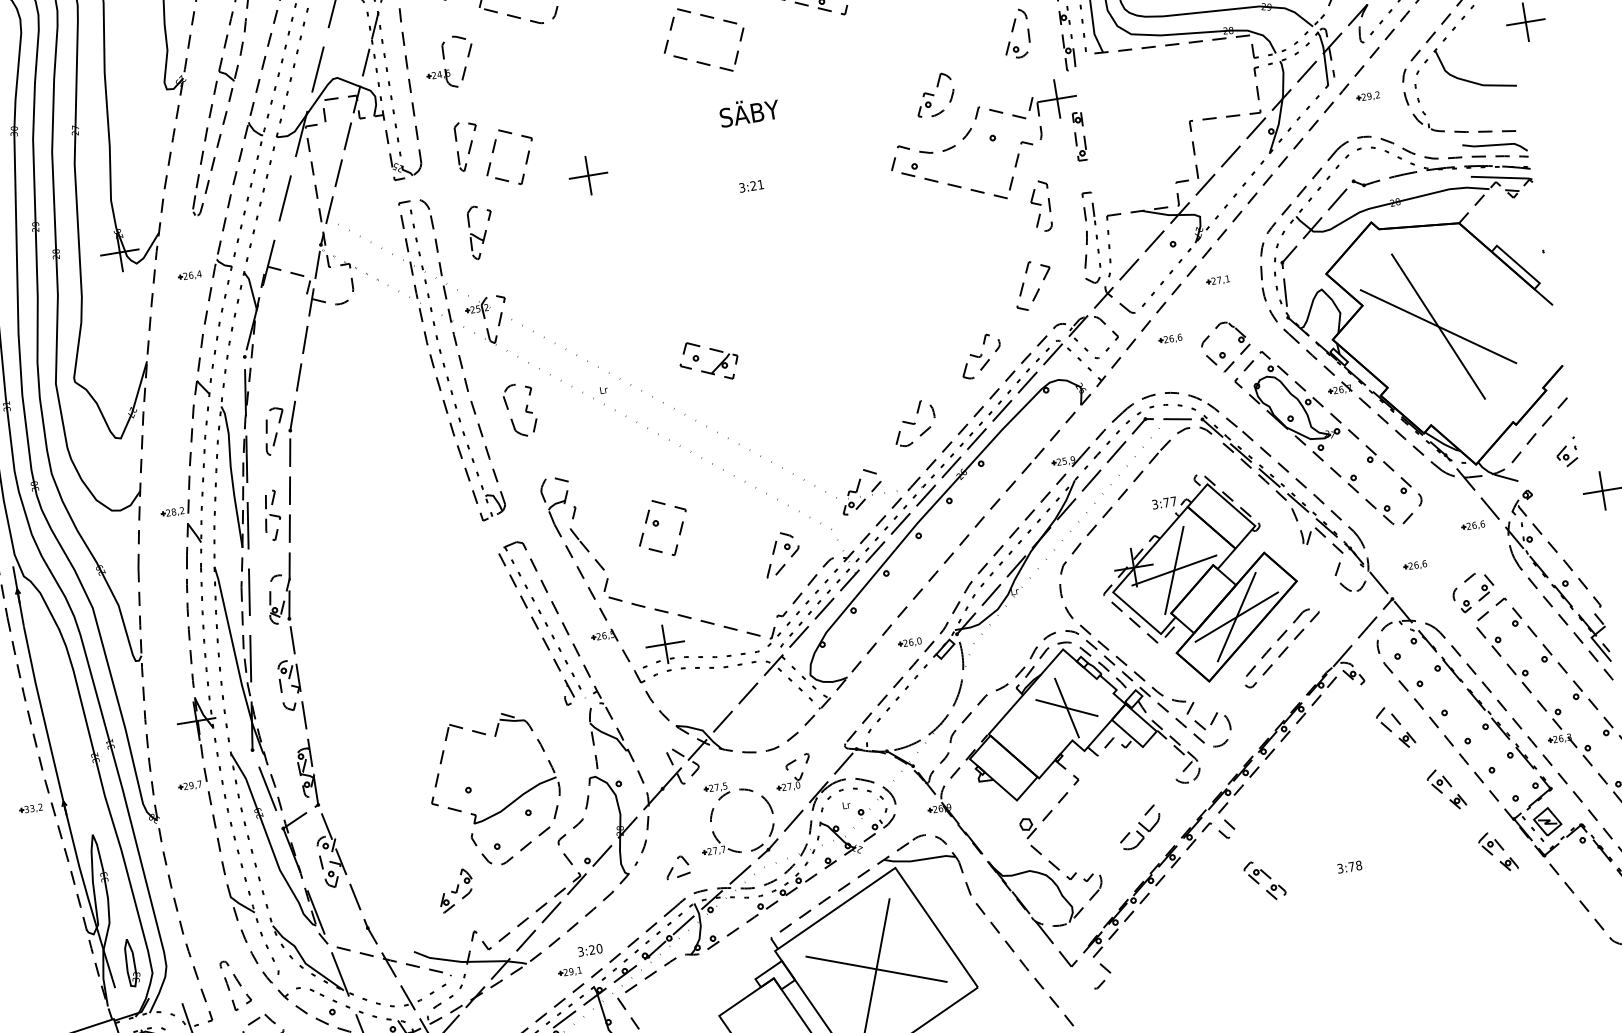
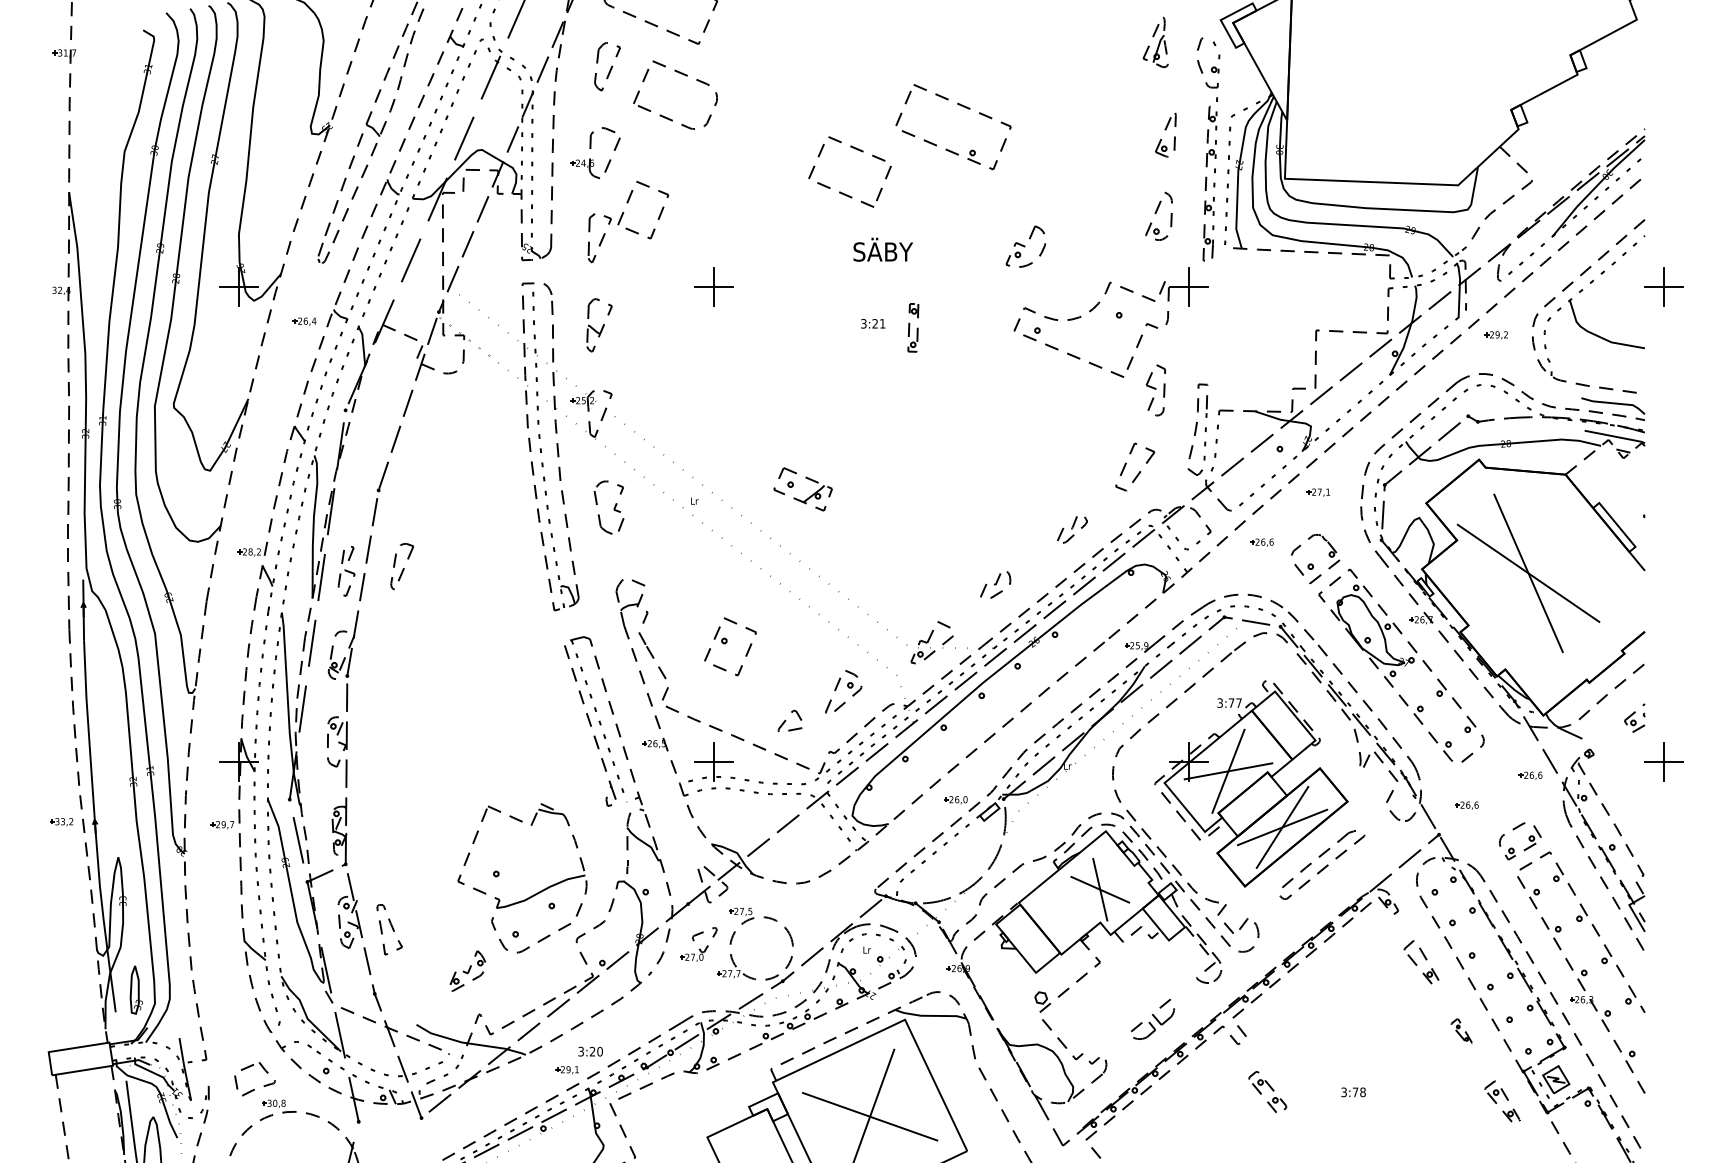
part: (934, 95) -> (1025, 246), moved
part: (1079, 136) -> (913, 327), moved
part: (525, 161) -> (658, 216), moved
part: (980, 356) -> (1071, 528), size x0.7
part: (914, 423) -> (995, 584), size x0.7
part: (275, 431) -> (402, 566), moved
part: (793, 772) -> (698, 944), moved
part: (1446, 789) -> (1461, 1031), size x0.6
part: (676, 866) -> (789, 720), moved
part: (236, 984) -> (389, 929), moved

